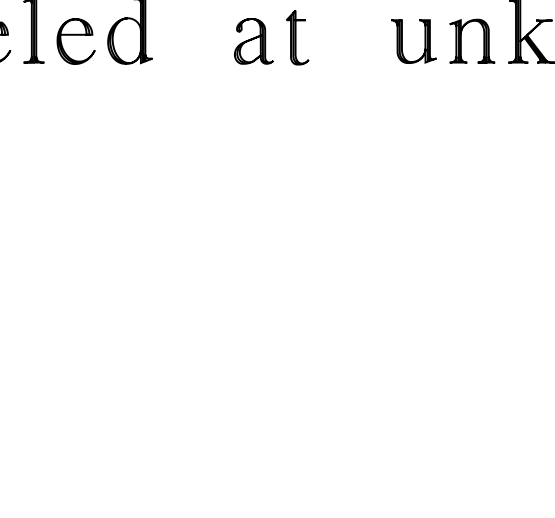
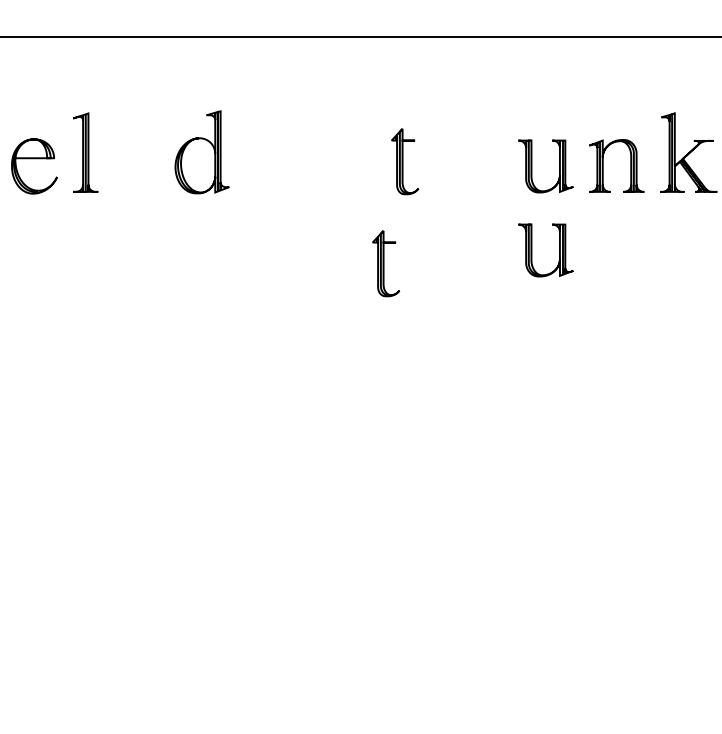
curve: (75, 35) -> (136, 159), removed
part: (254, 41) -> (352, 166), removed
part: (402, 110) -> (532, 250), added
curve: (280, 121) -> (384, 263), added

